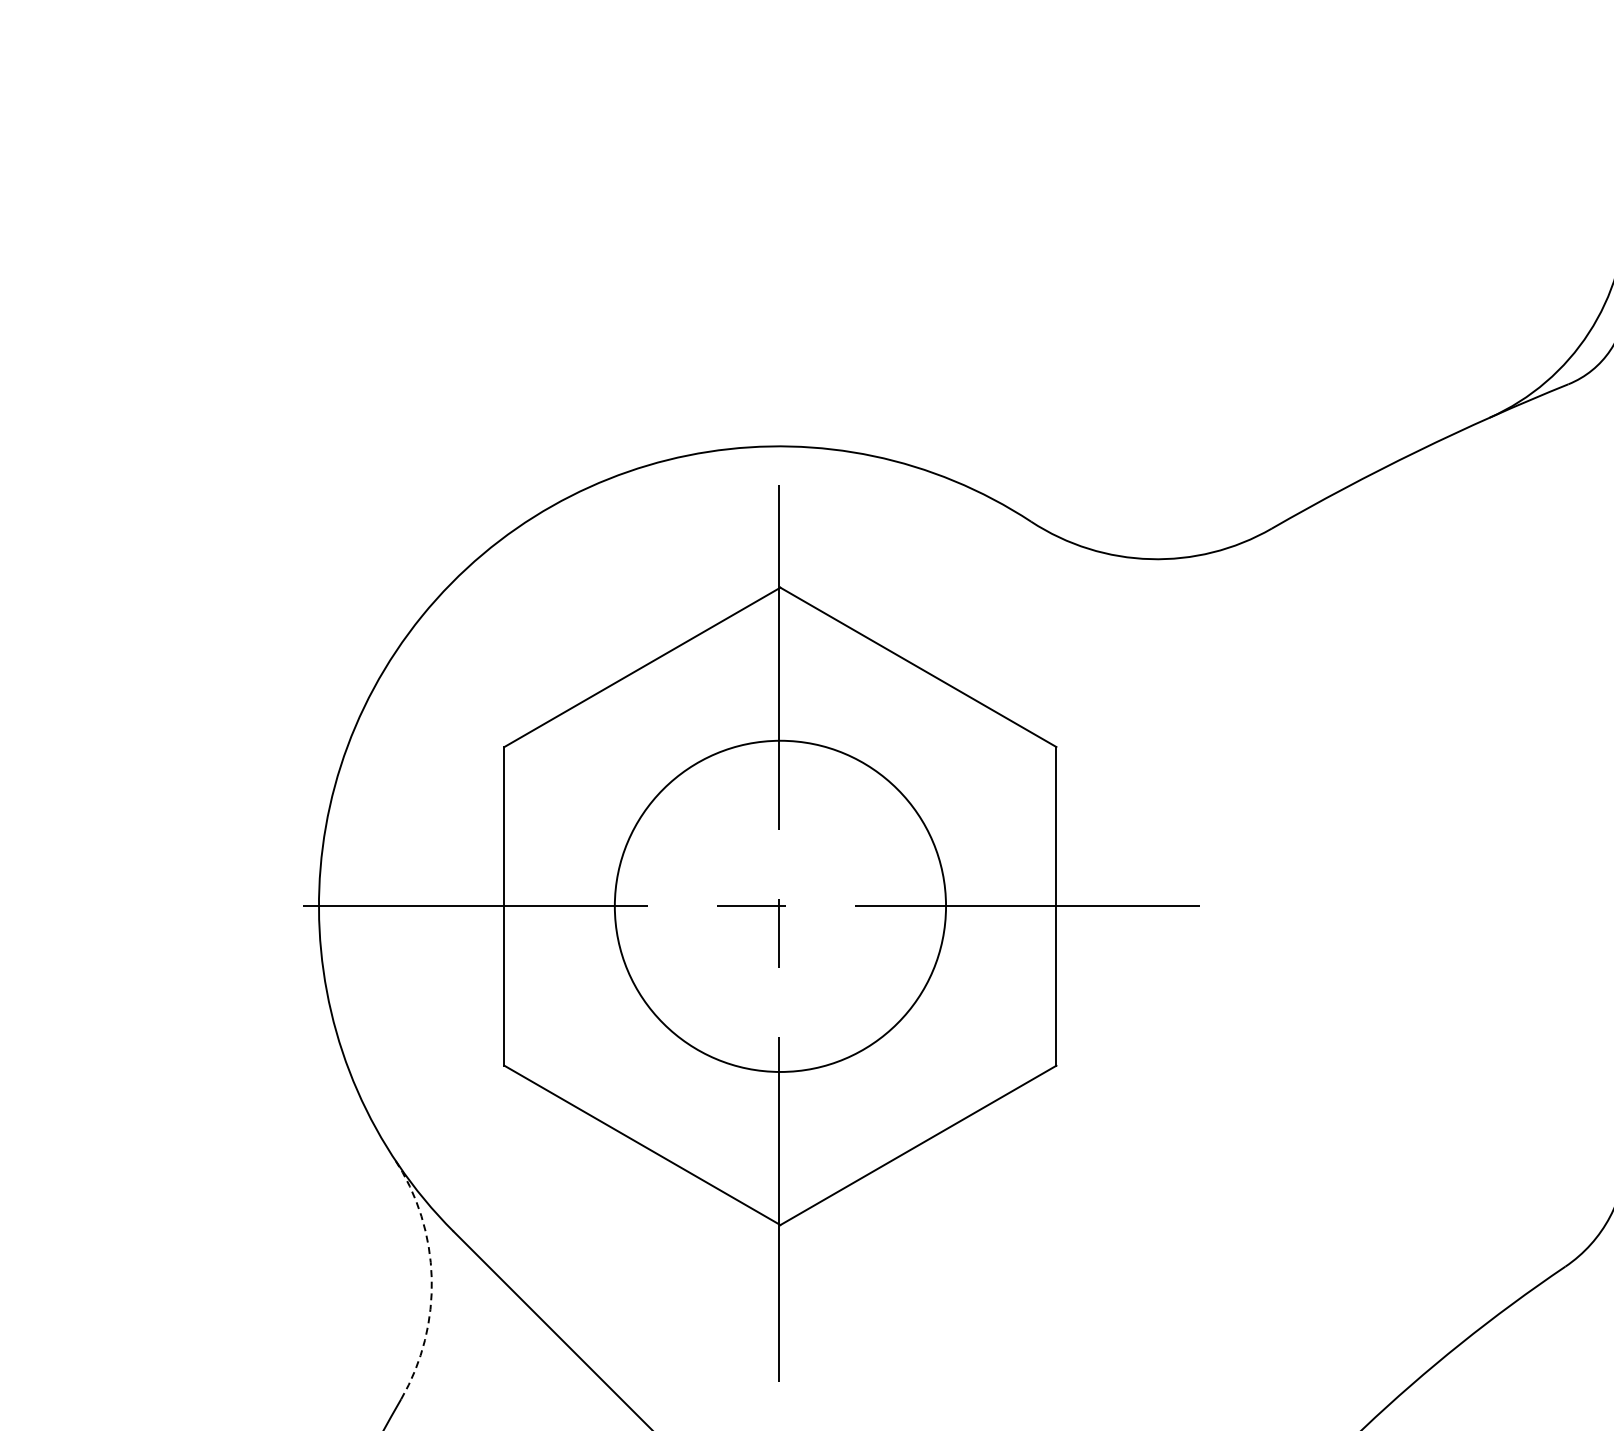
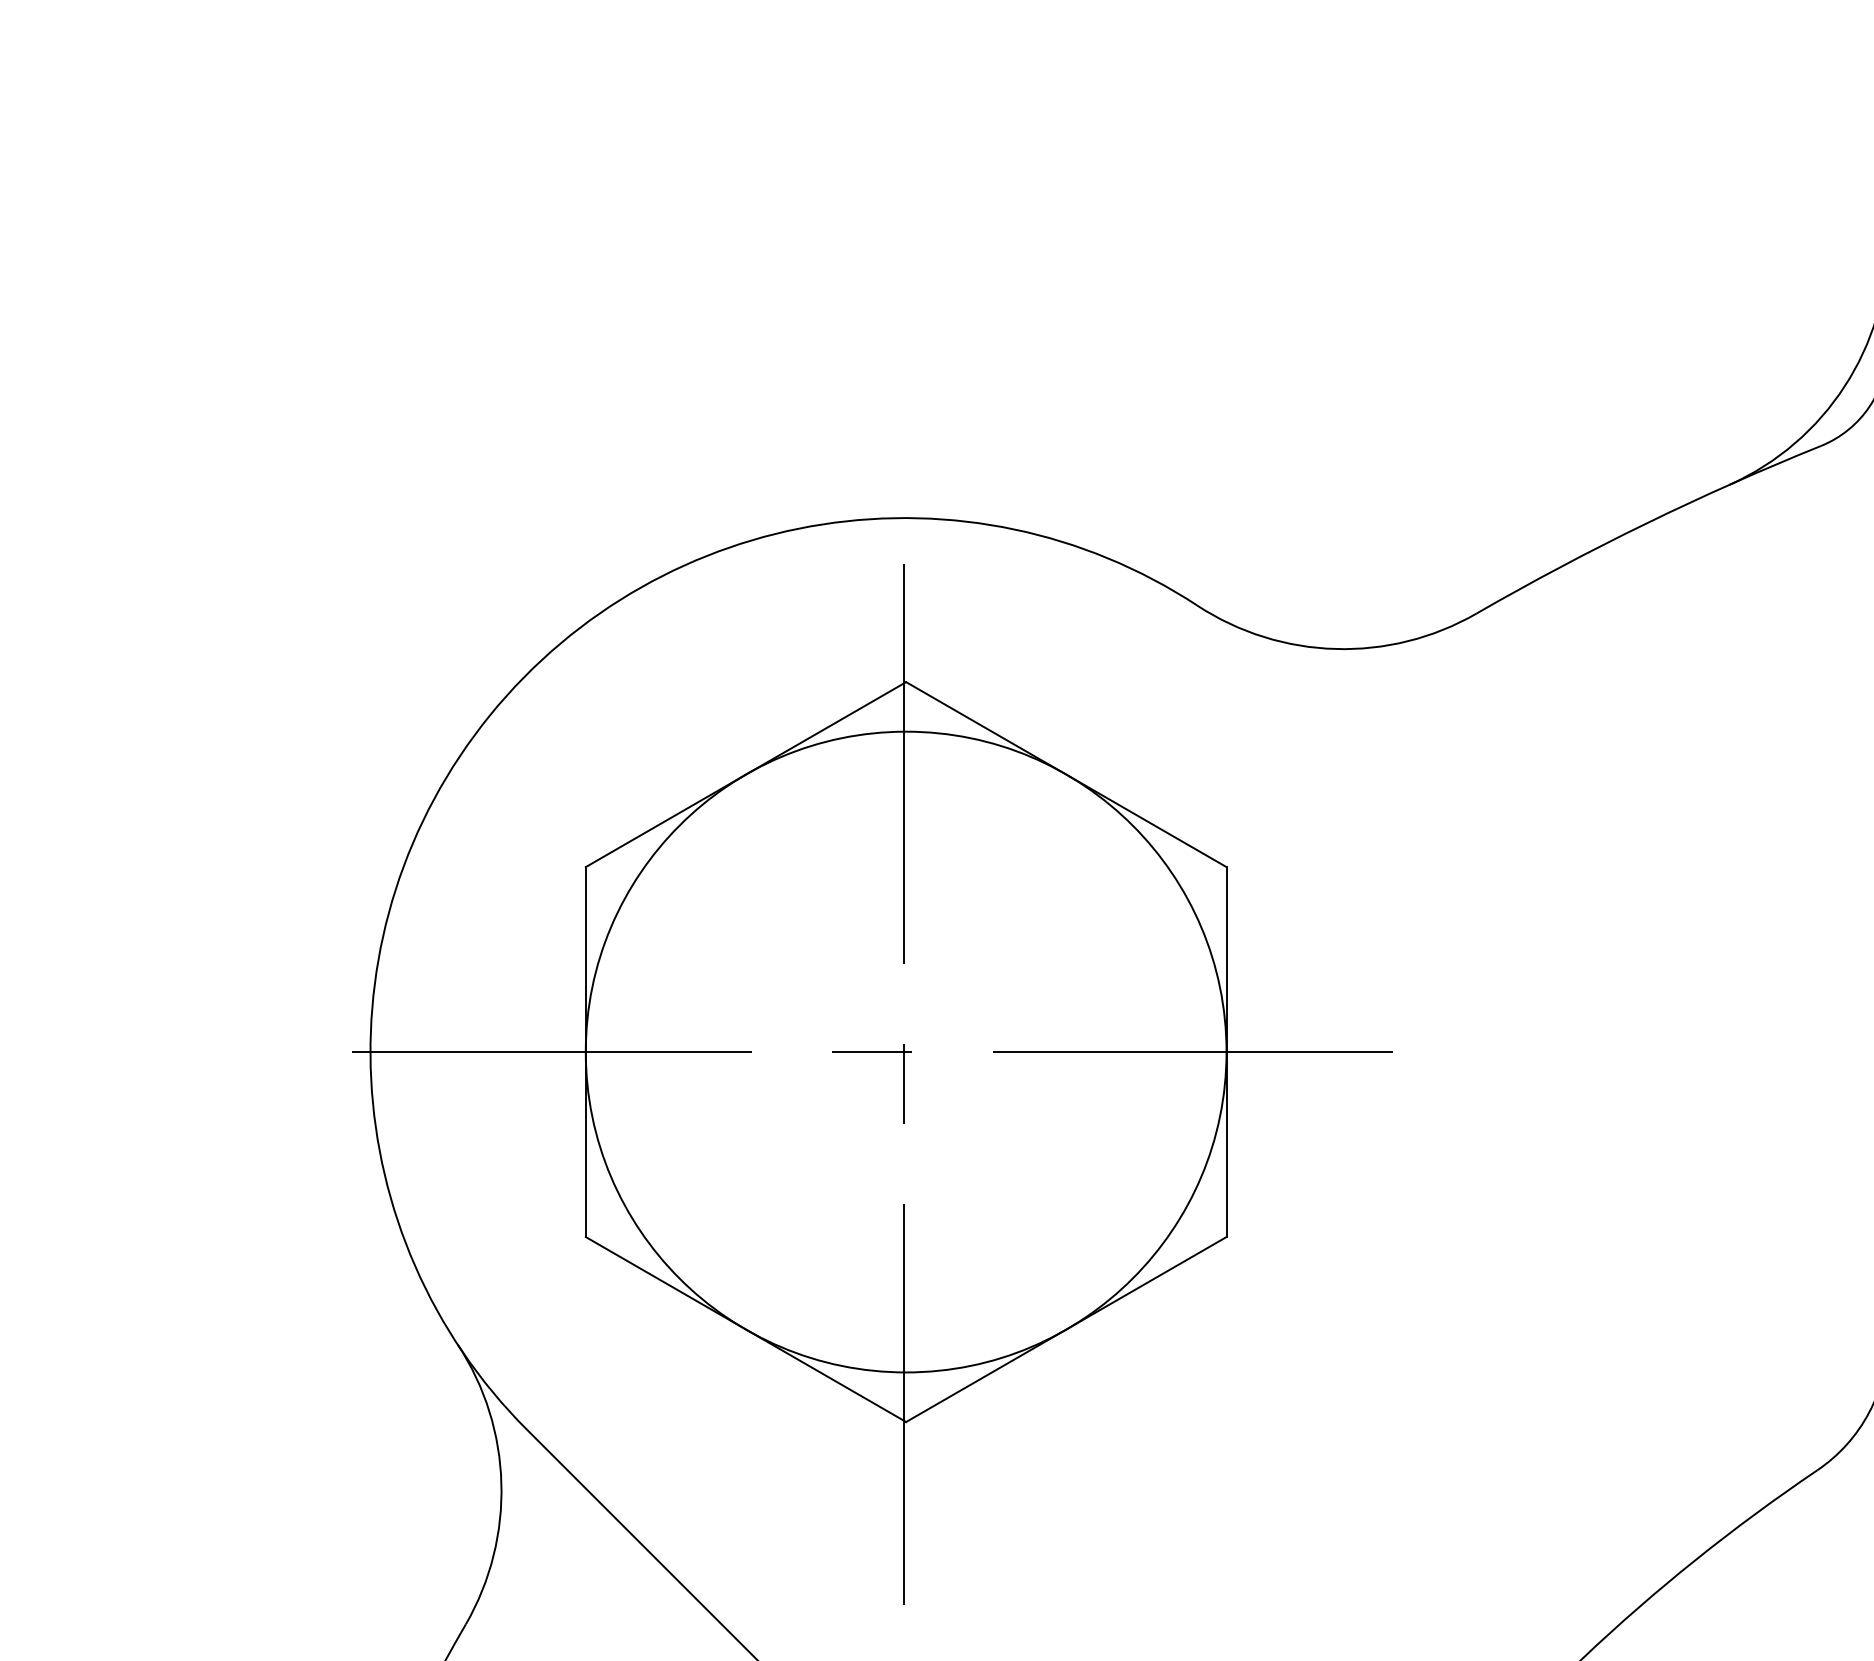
circle: (780, 906) -> (906, 1052), size x1.67
arc: (431, 1277) -> (501, 1482), dashed -> solid

